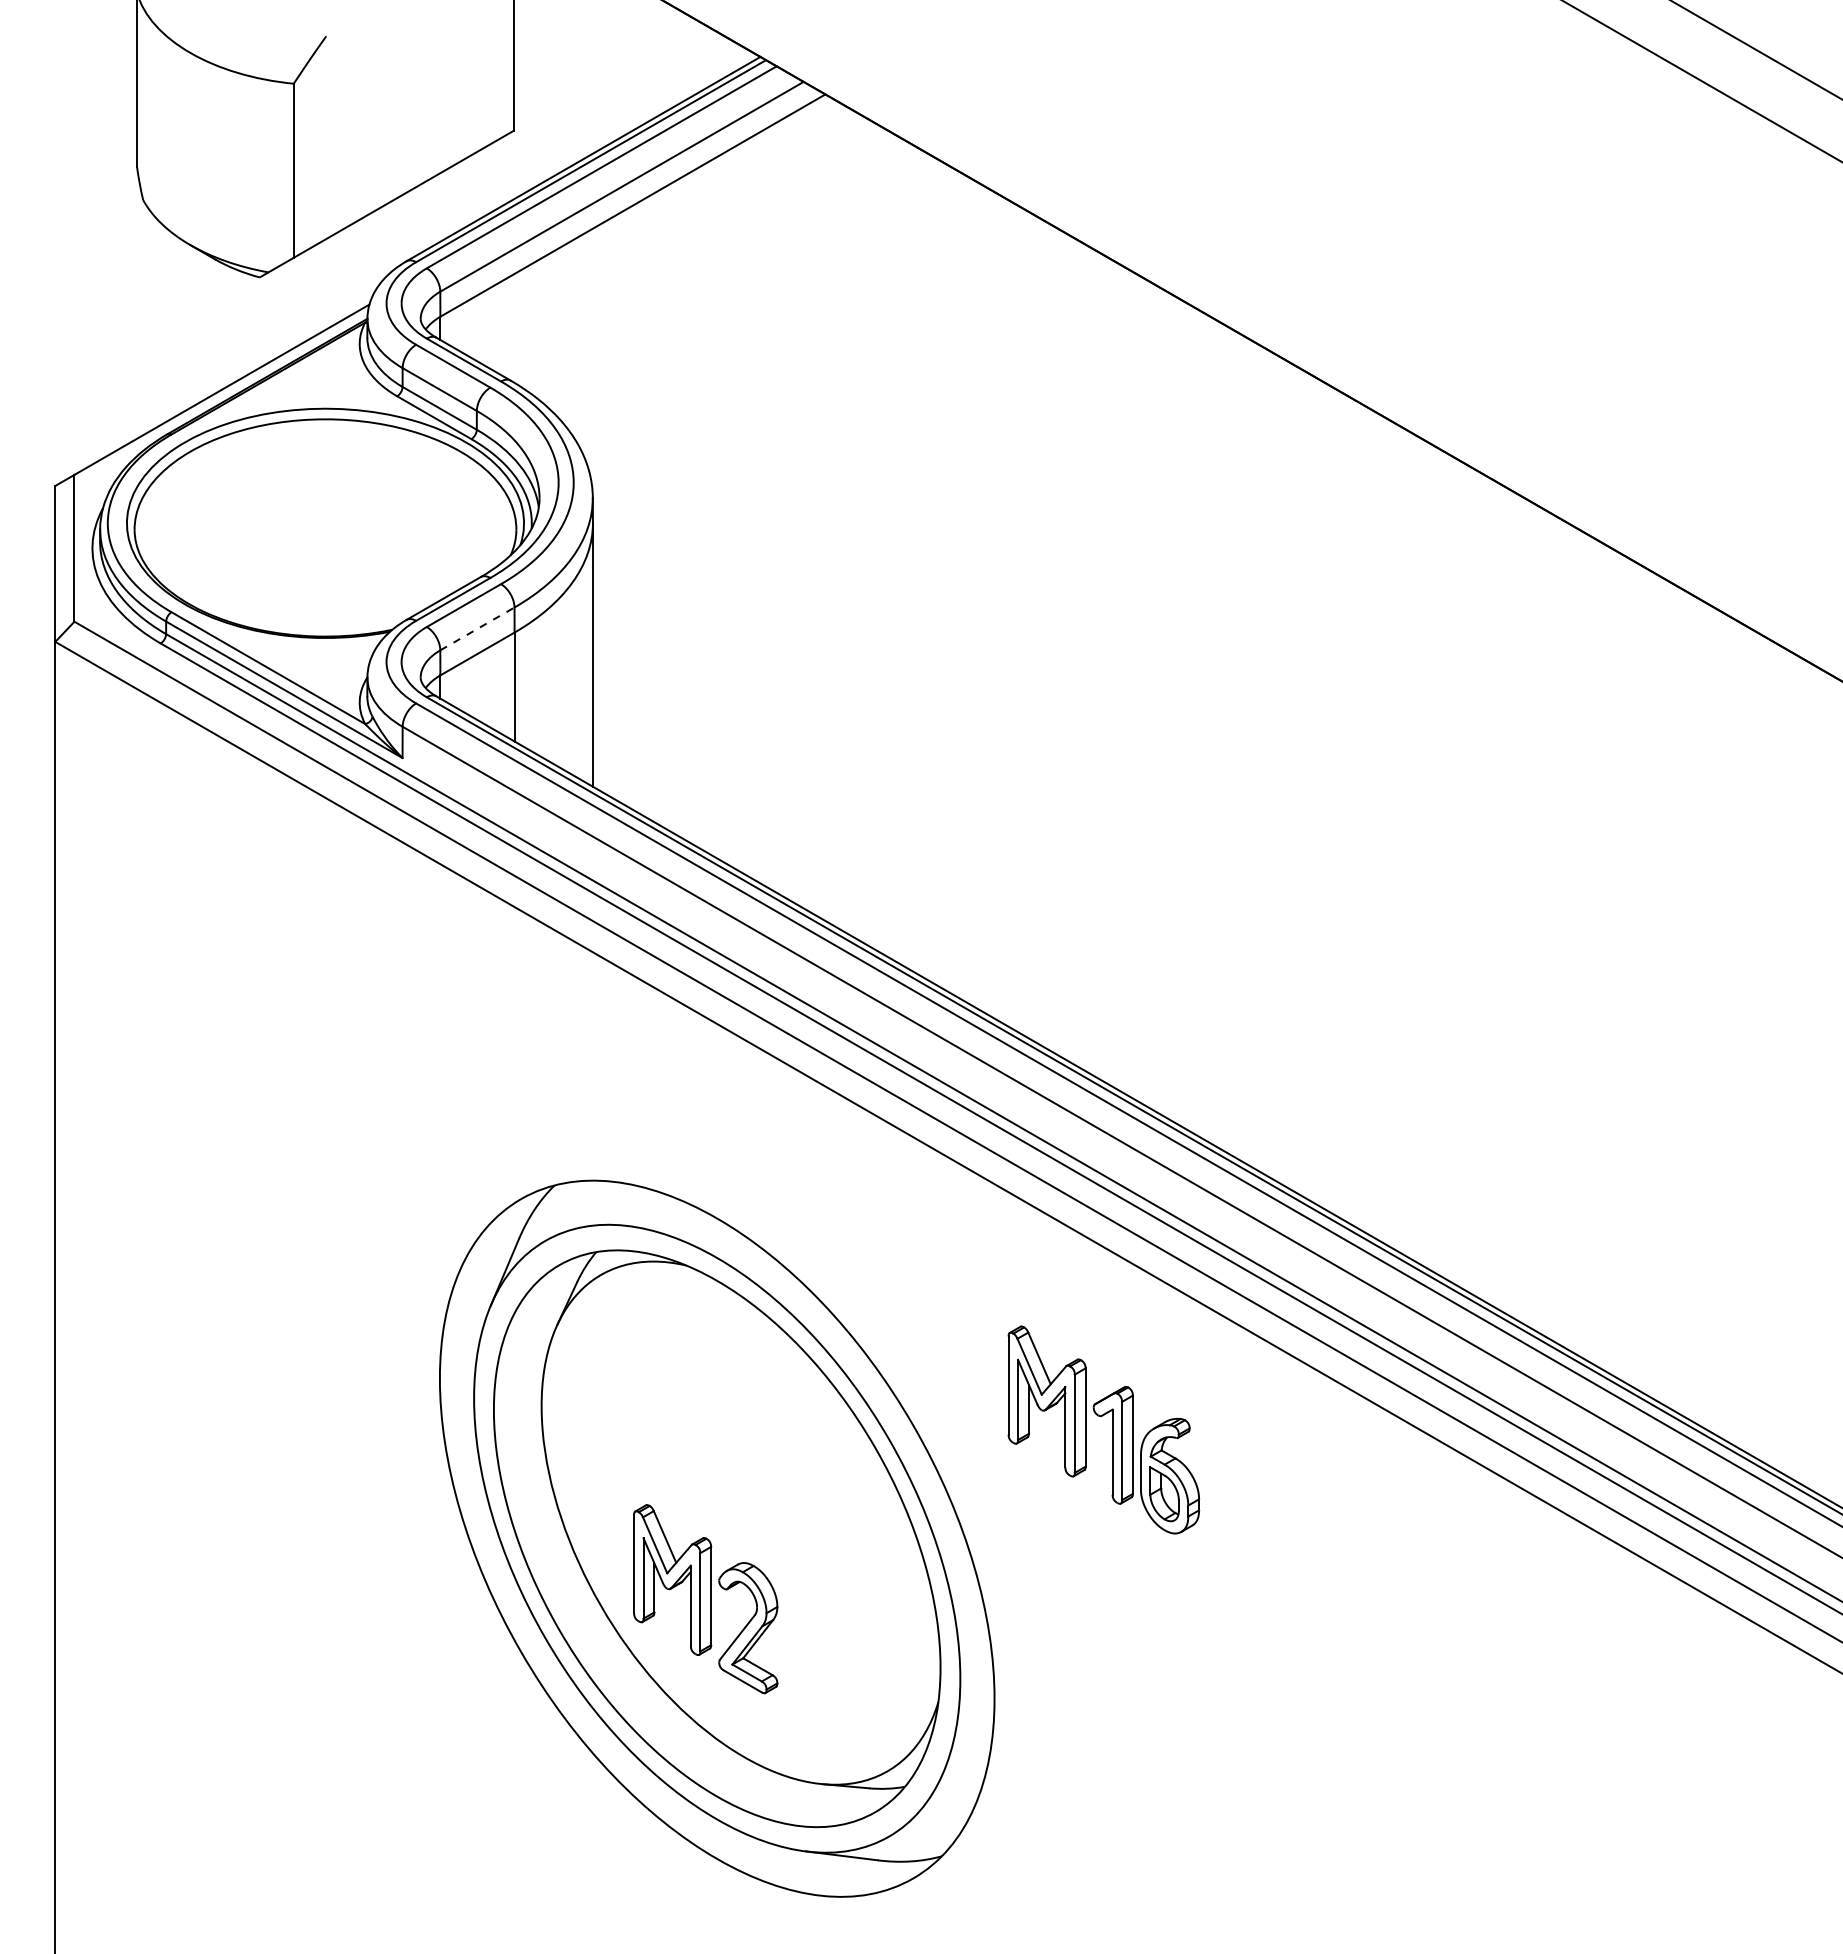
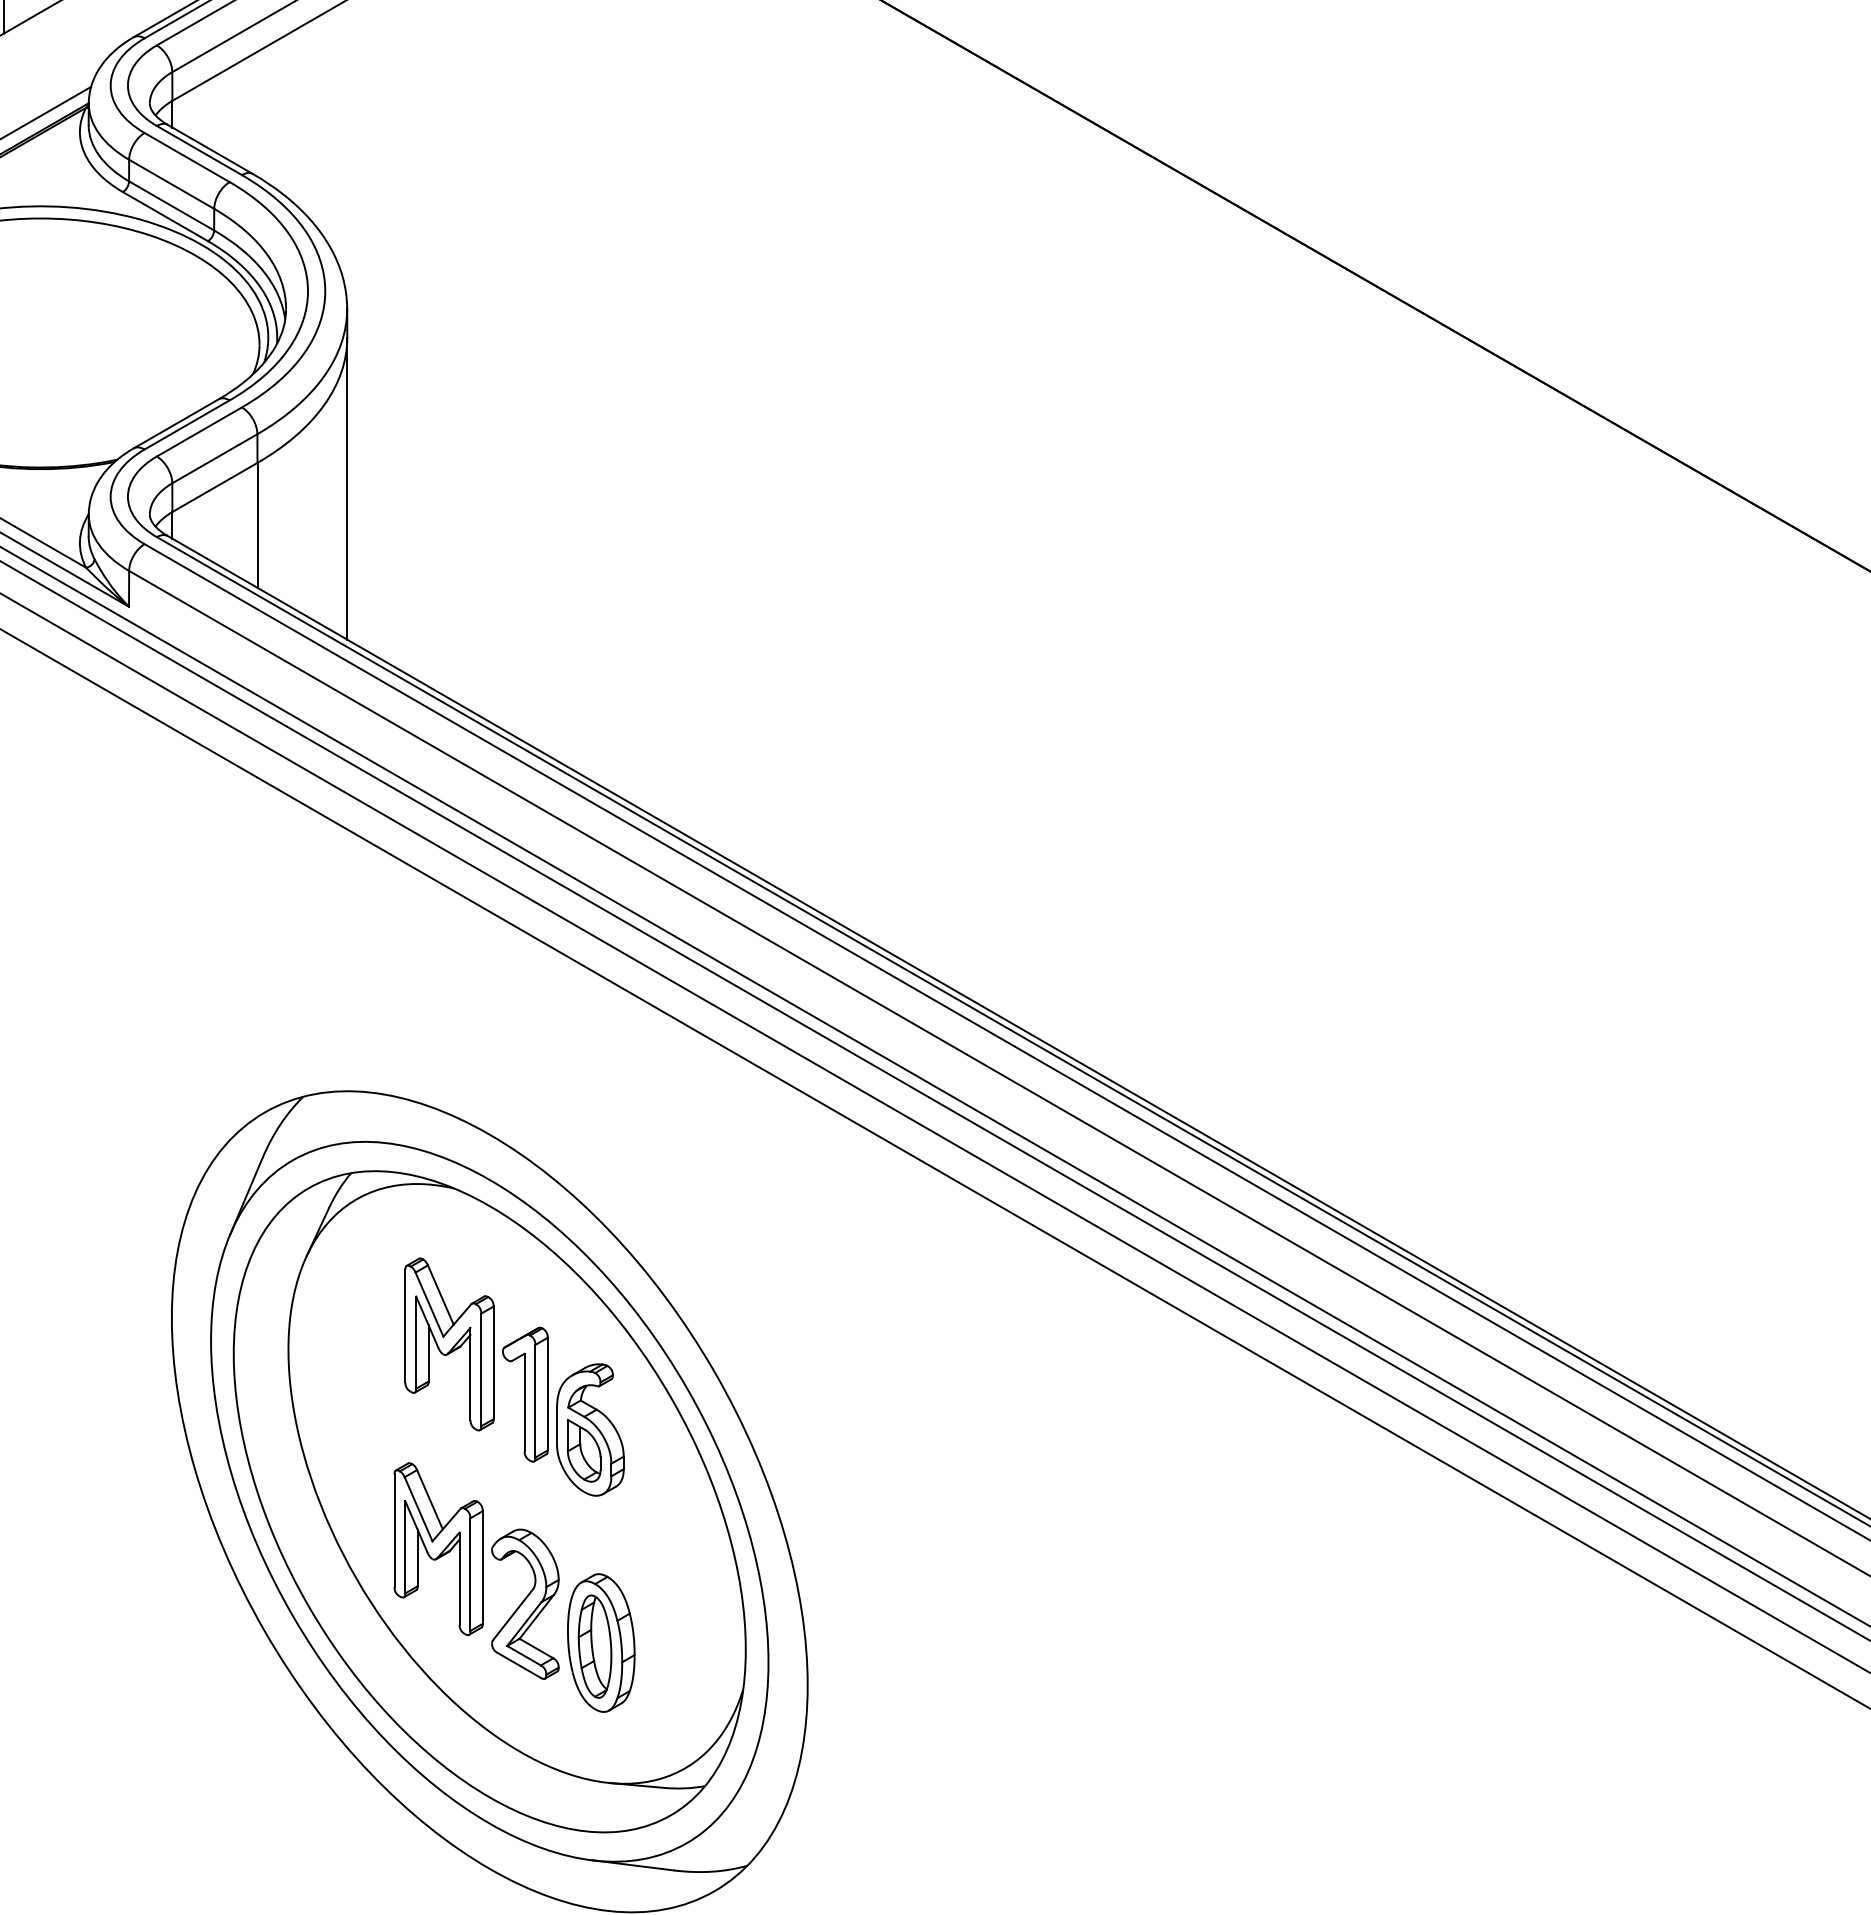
line: (477, 628) -> (214, 458), dashed -> solid
part: (1112, 1429) -> (524, 1376), moved
part: (814, 1661) -> (601, 1642), added

